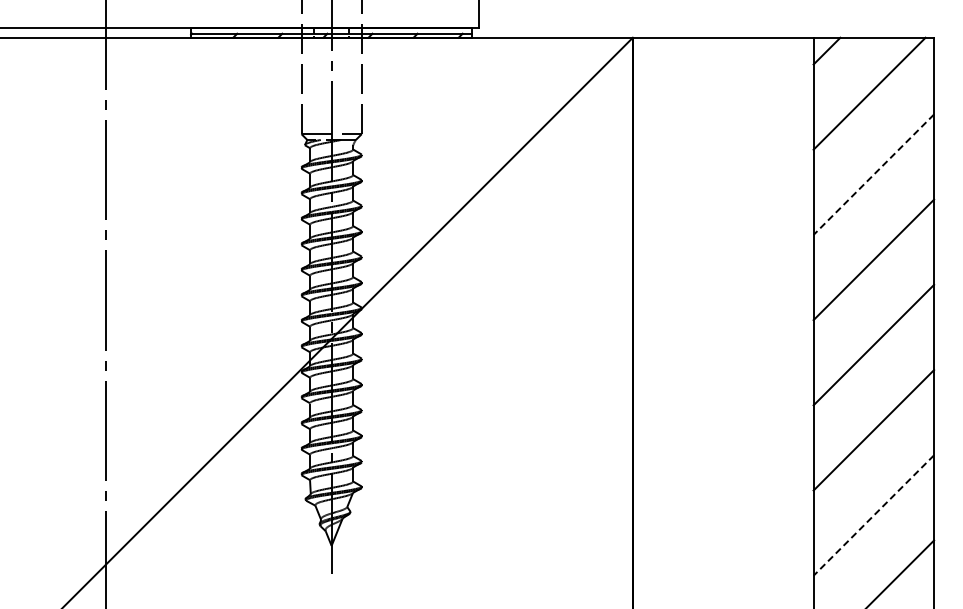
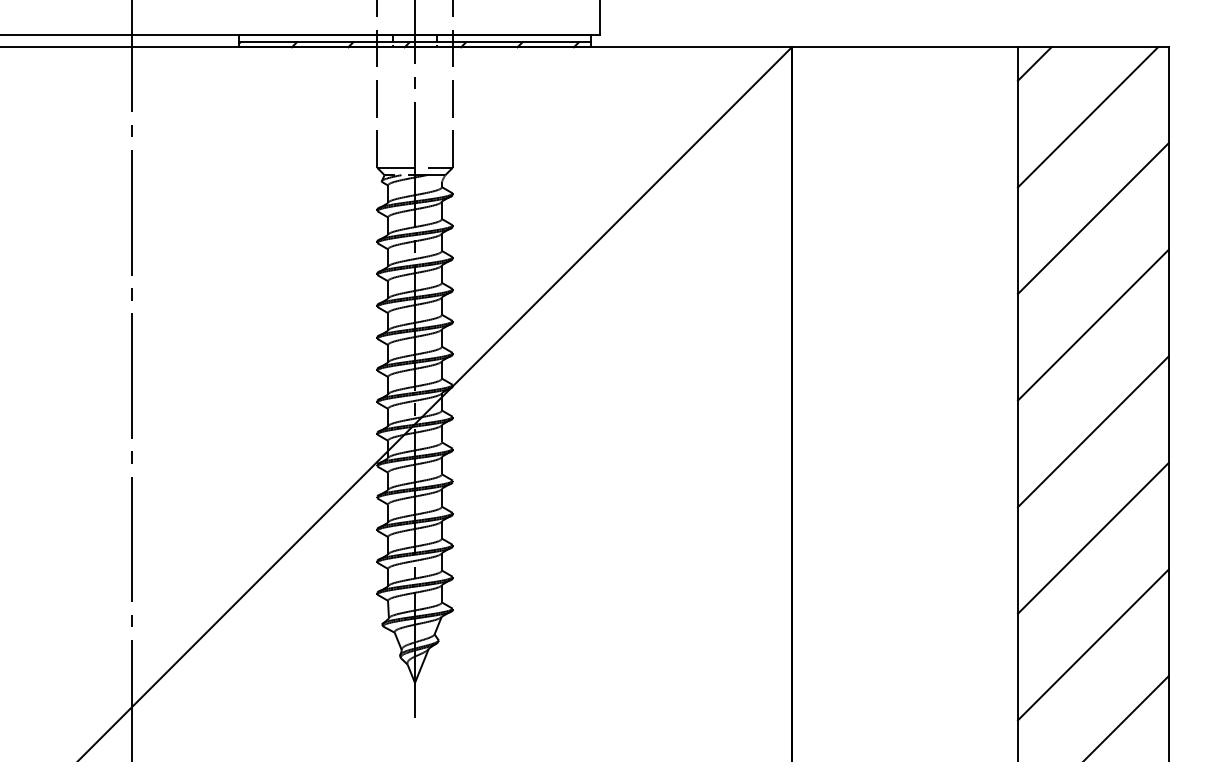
line: (873, 175) -> (1092, 219), dashed -> solid
line: (873, 515) -> (1092, 644), dashed -> solid

